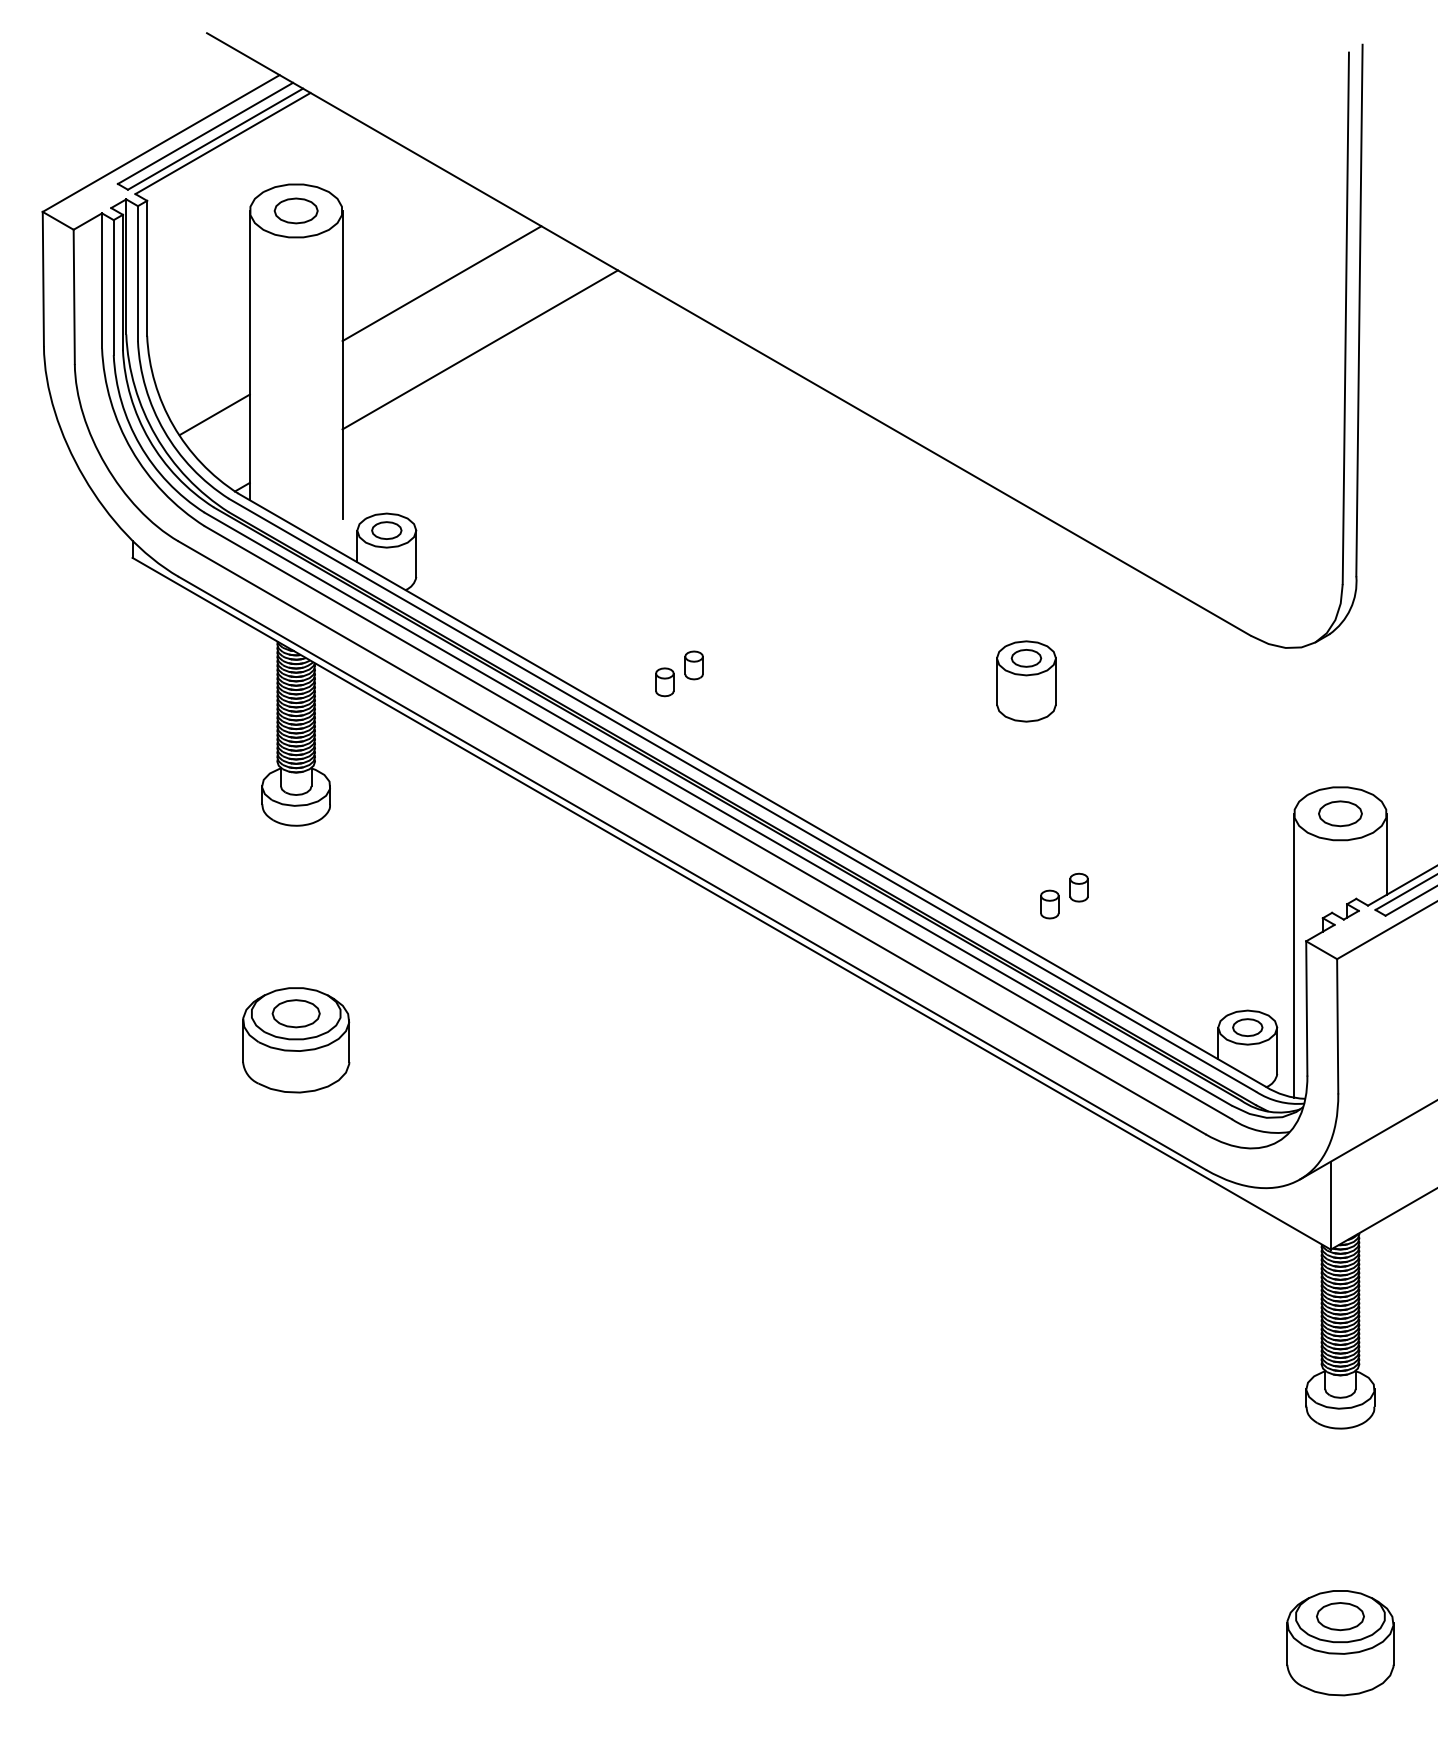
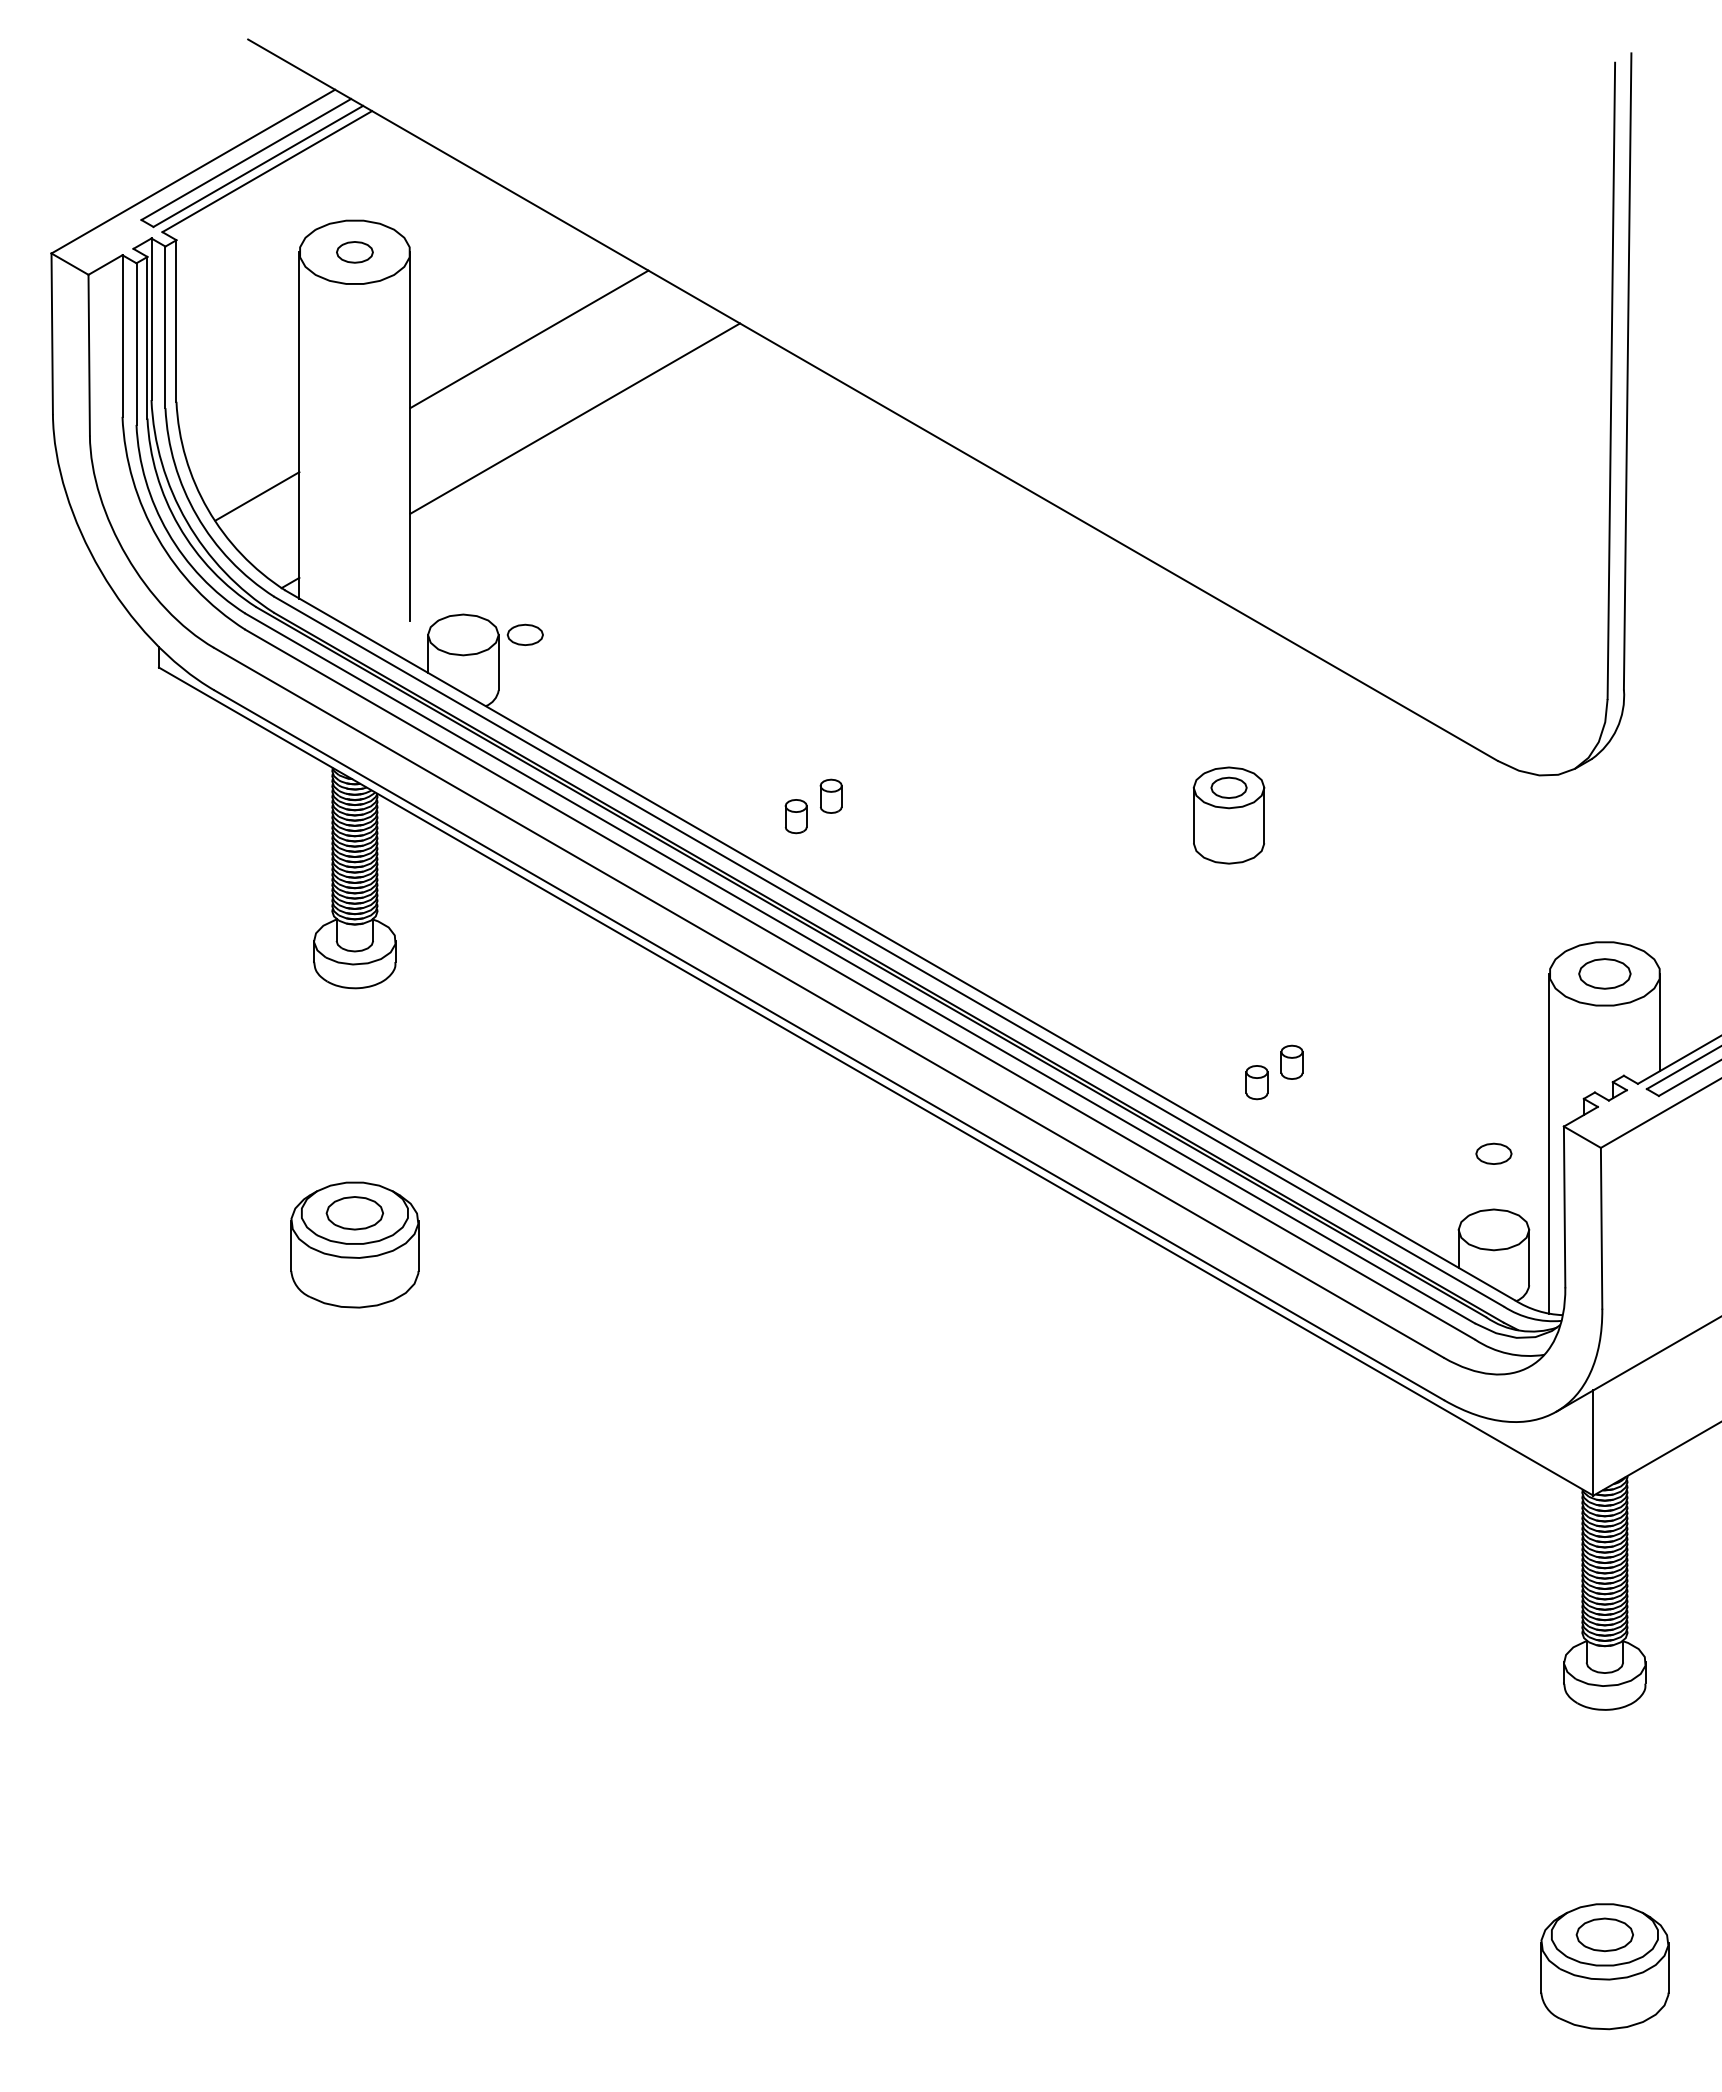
part: (295, 211) -> (354, 252), size x0.7
part: (386, 530) -> (524, 634), moved
part: (1247, 1027) -> (1493, 1153), moved

